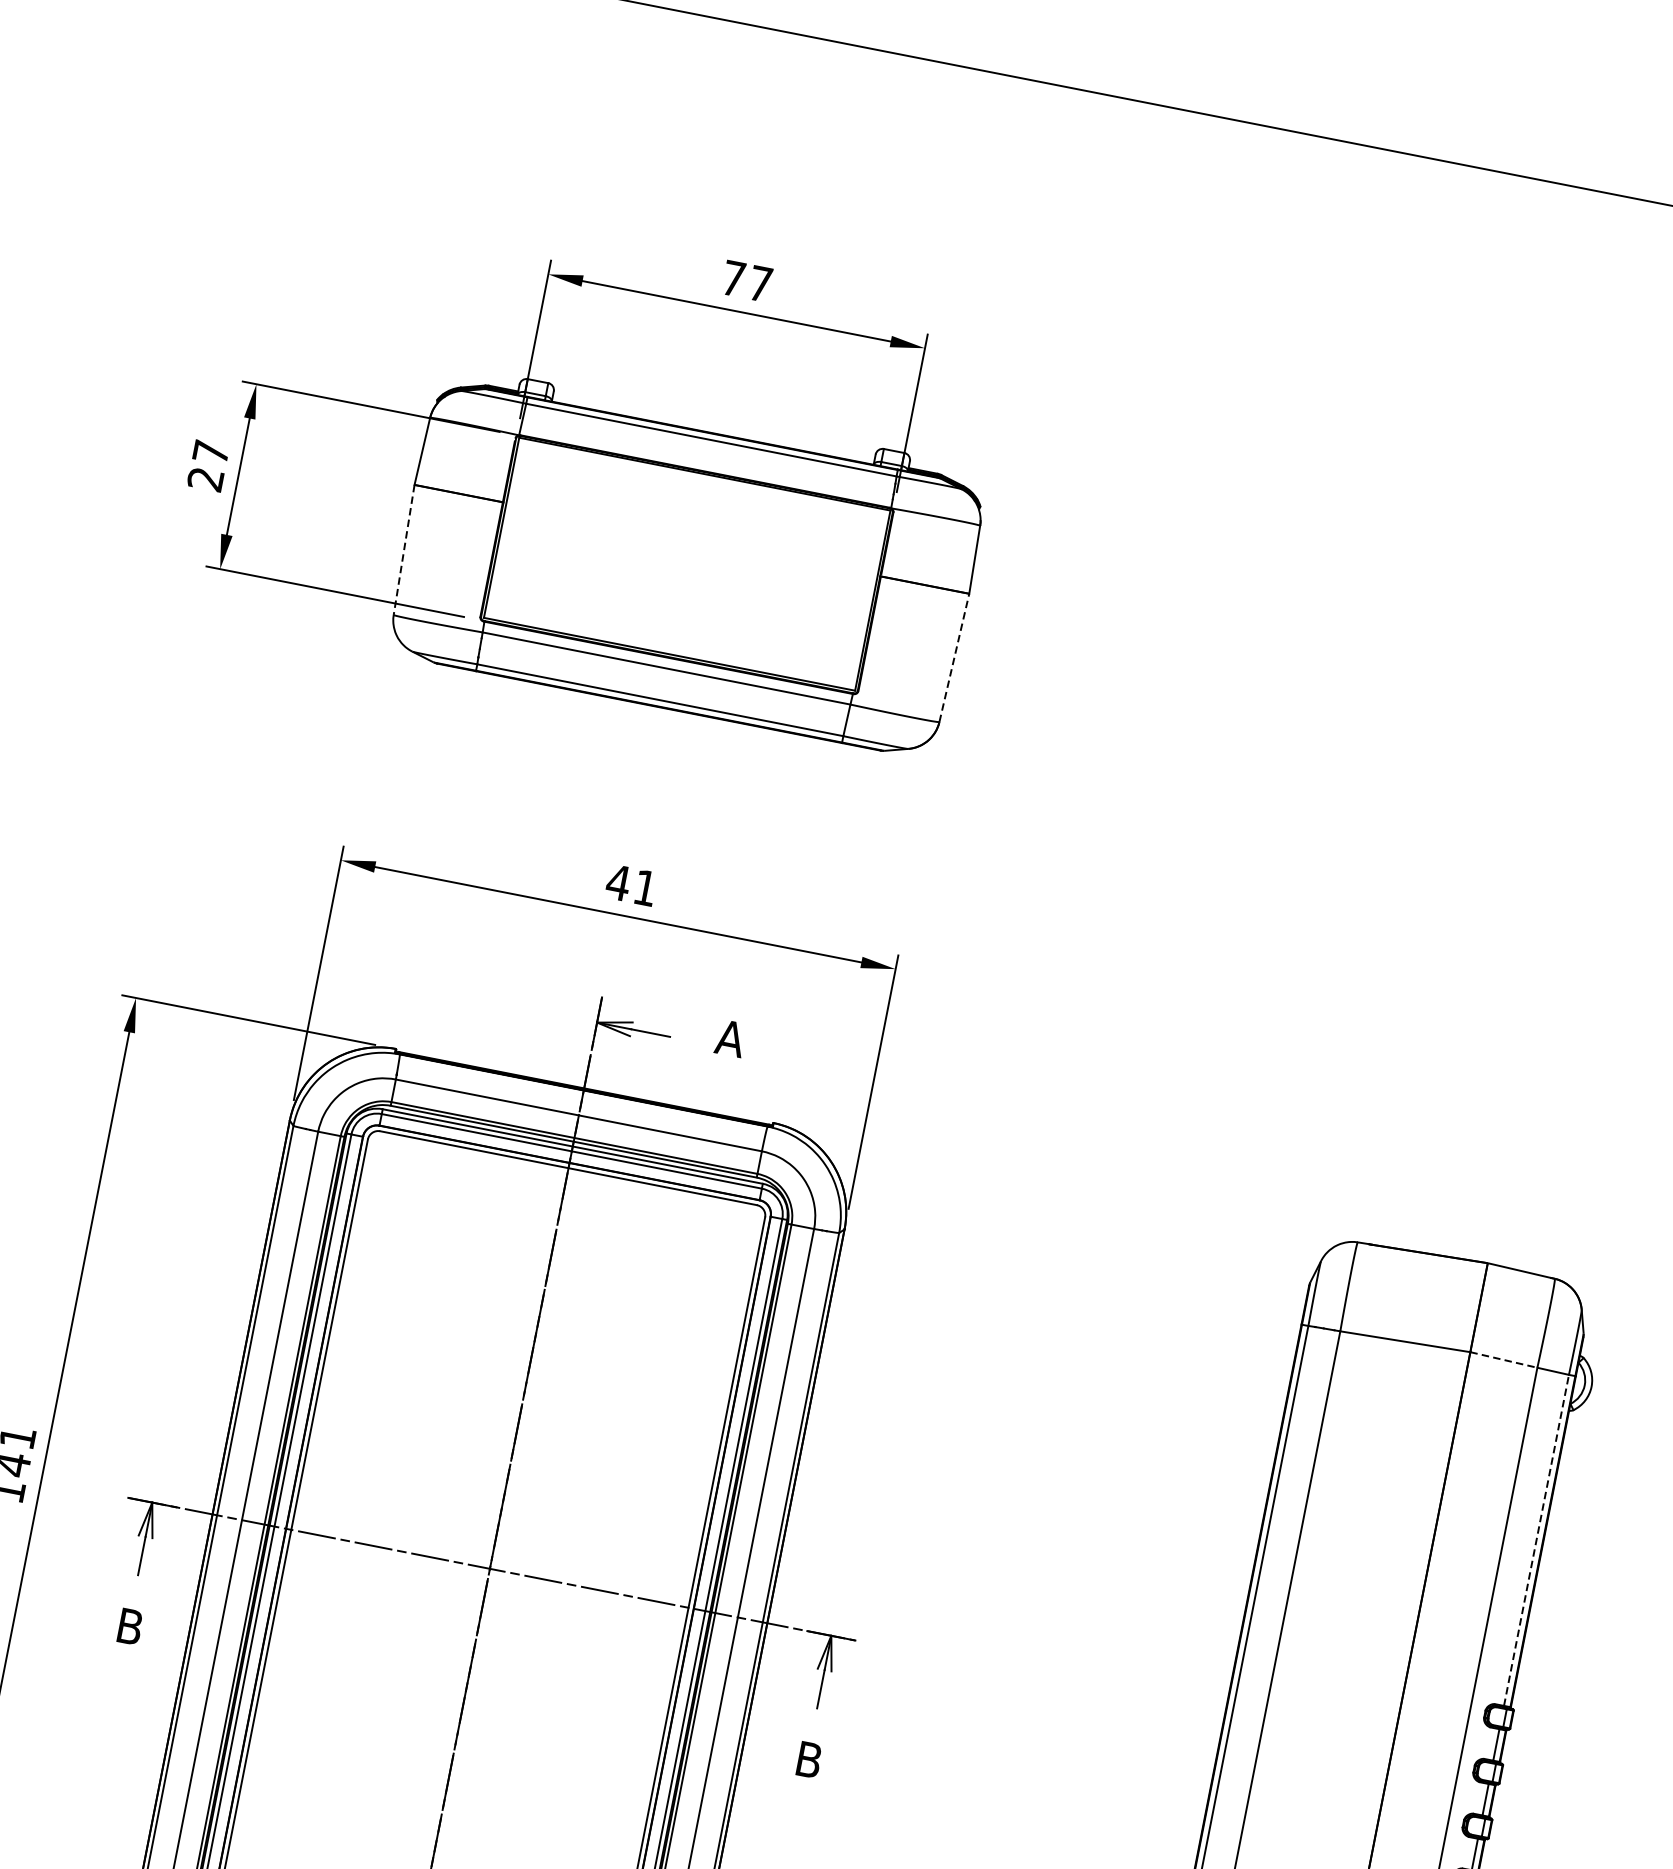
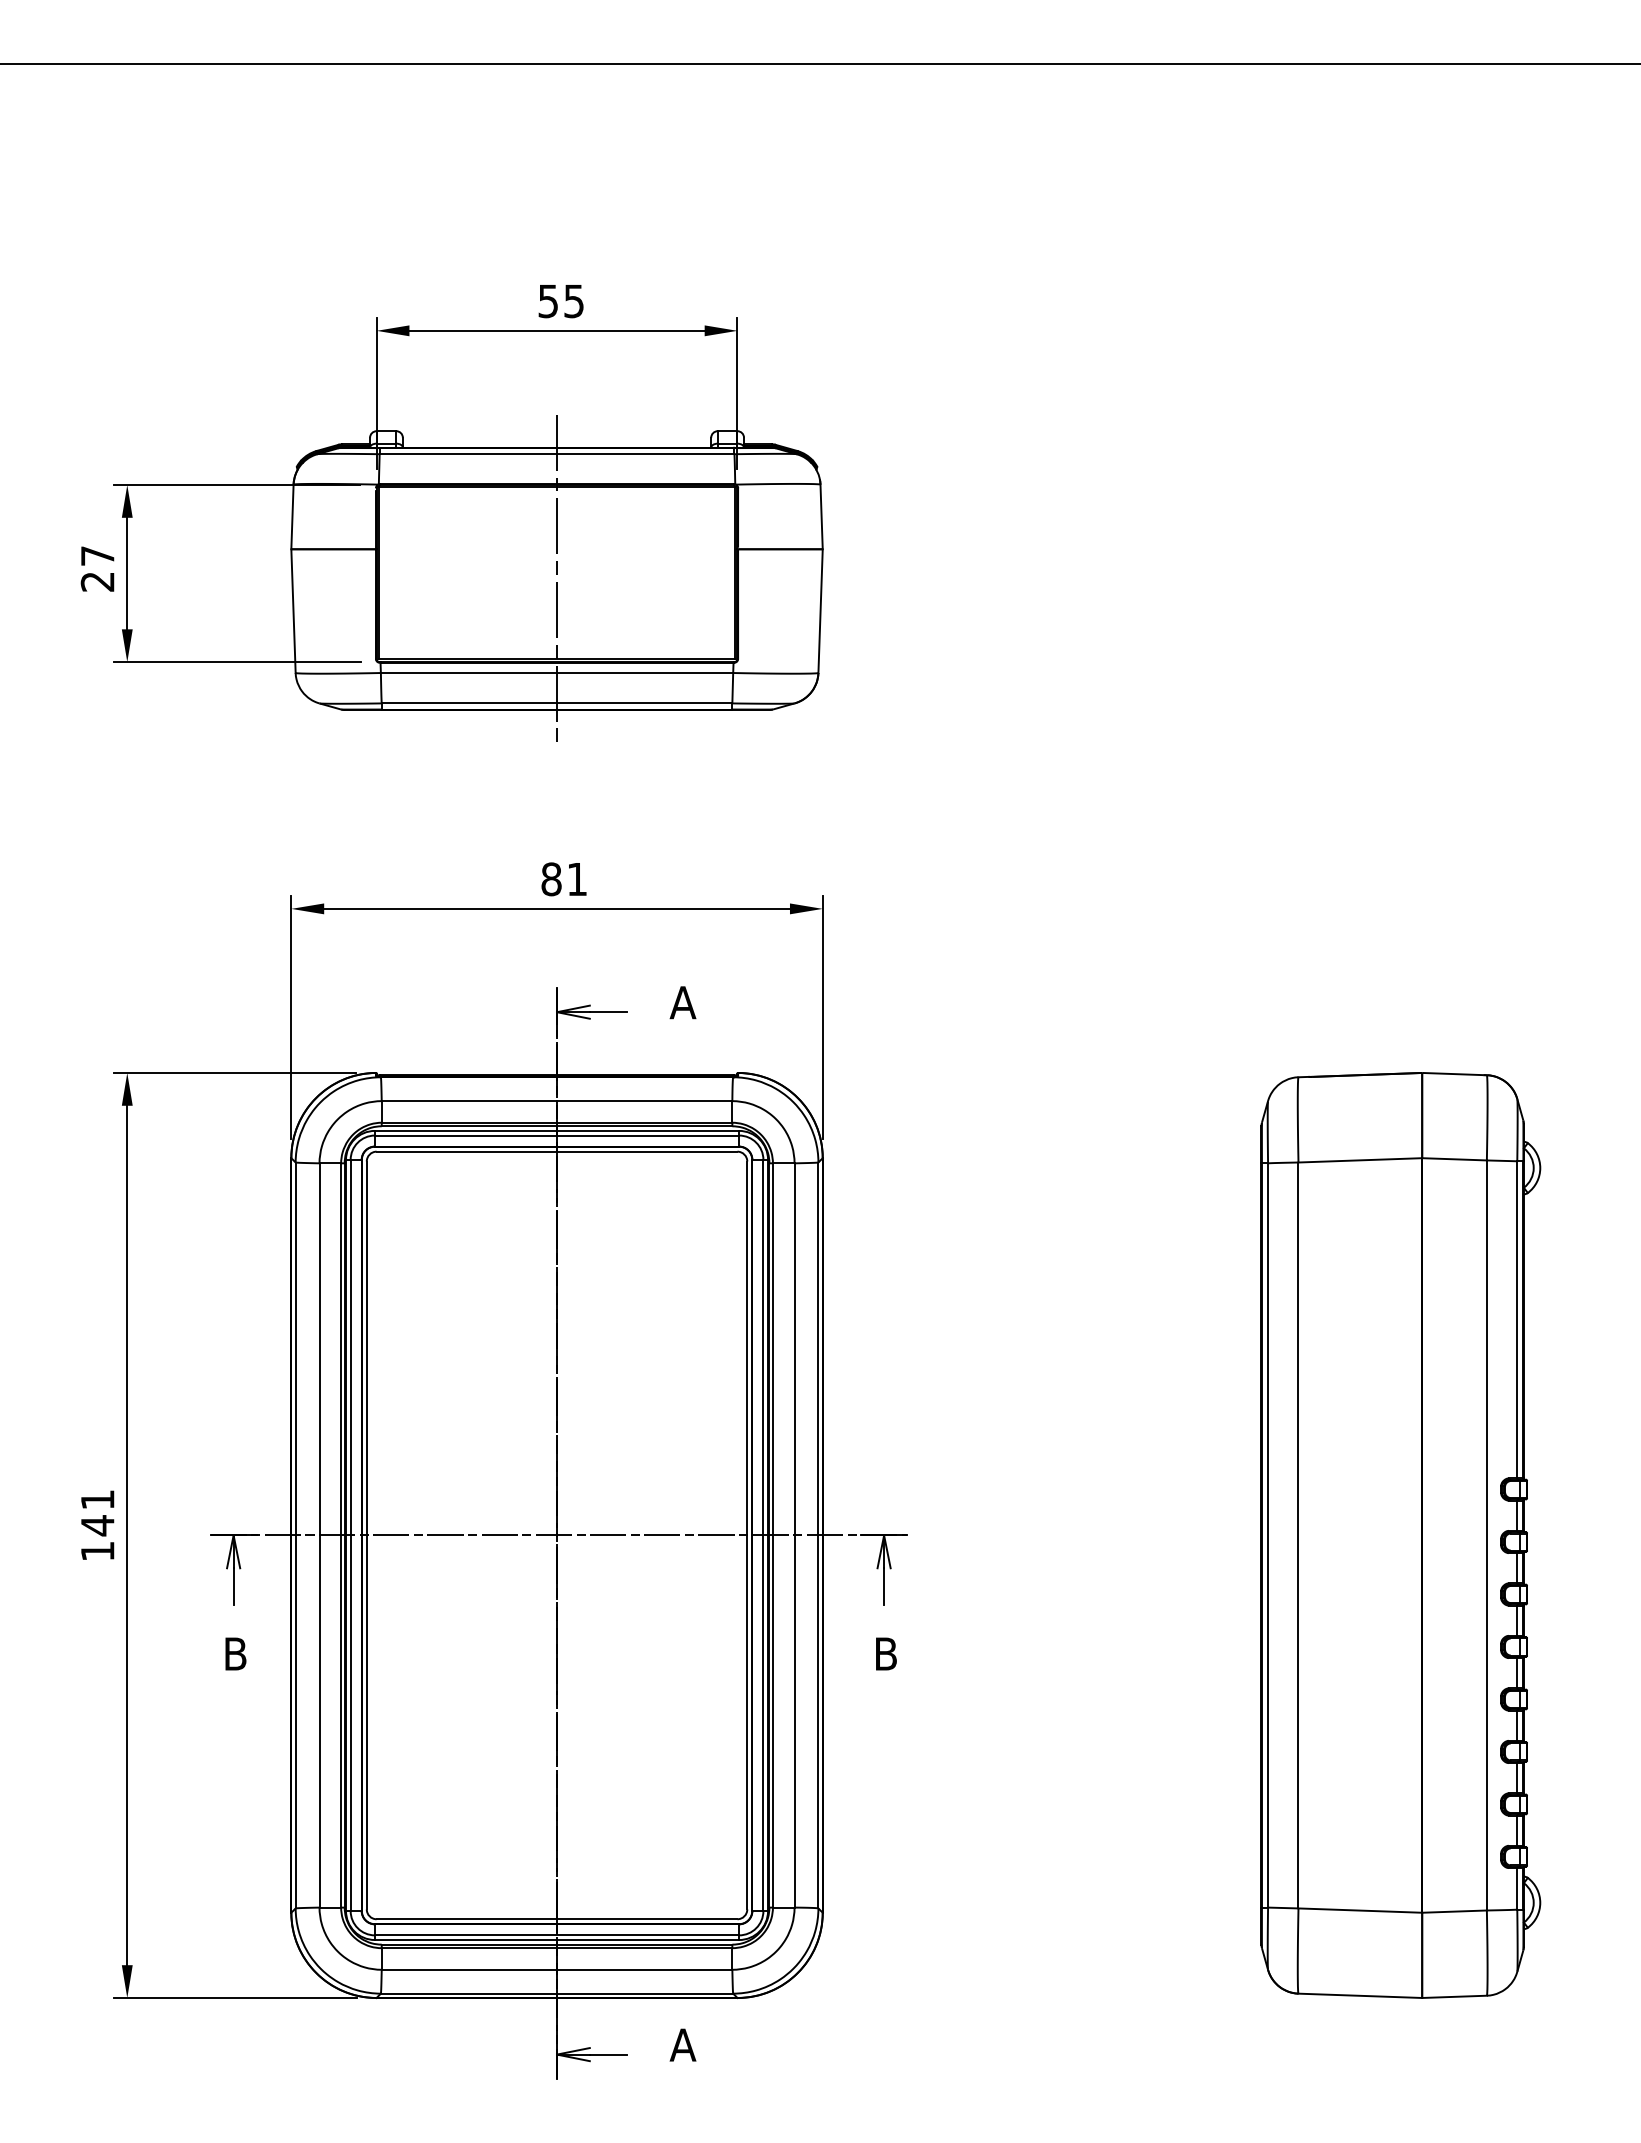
text: (746, 281) -> (560, 301), 77 -> 55
line: (404, 550) -> (293, 611), dashed -> solid
line: (686, 569) -> (557, 578), added
line: (954, 658) -> (820, 611), dashed -> solid
text: (618, 882) -> (551, 879), 41 -> 81
line: (1504, 1360) -> (1455, 1159), dashed -> solid
line: (1536, 1540) -> (1517, 1319), dashed -> solid

